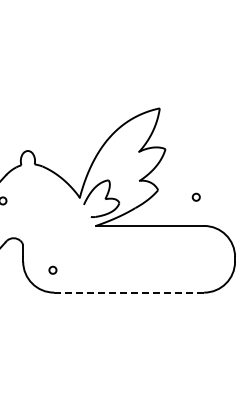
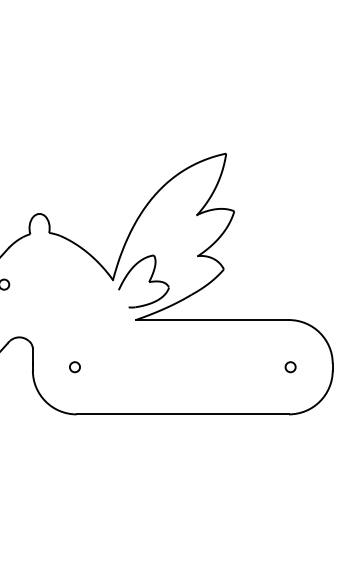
circle: (195, 196) -> (289, 366), moved
circle: (52, 269) -> (74, 366), moved
line: (129, 292) -> (183, 414), dashed -> solid

